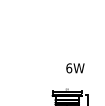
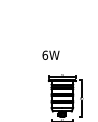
text: (74, 67) -> (50, 54), moved

